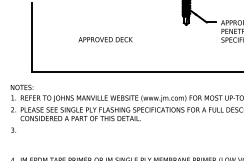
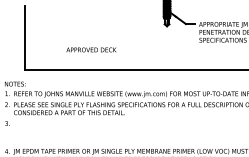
text: (105, 39) -> (91, 49), moved

